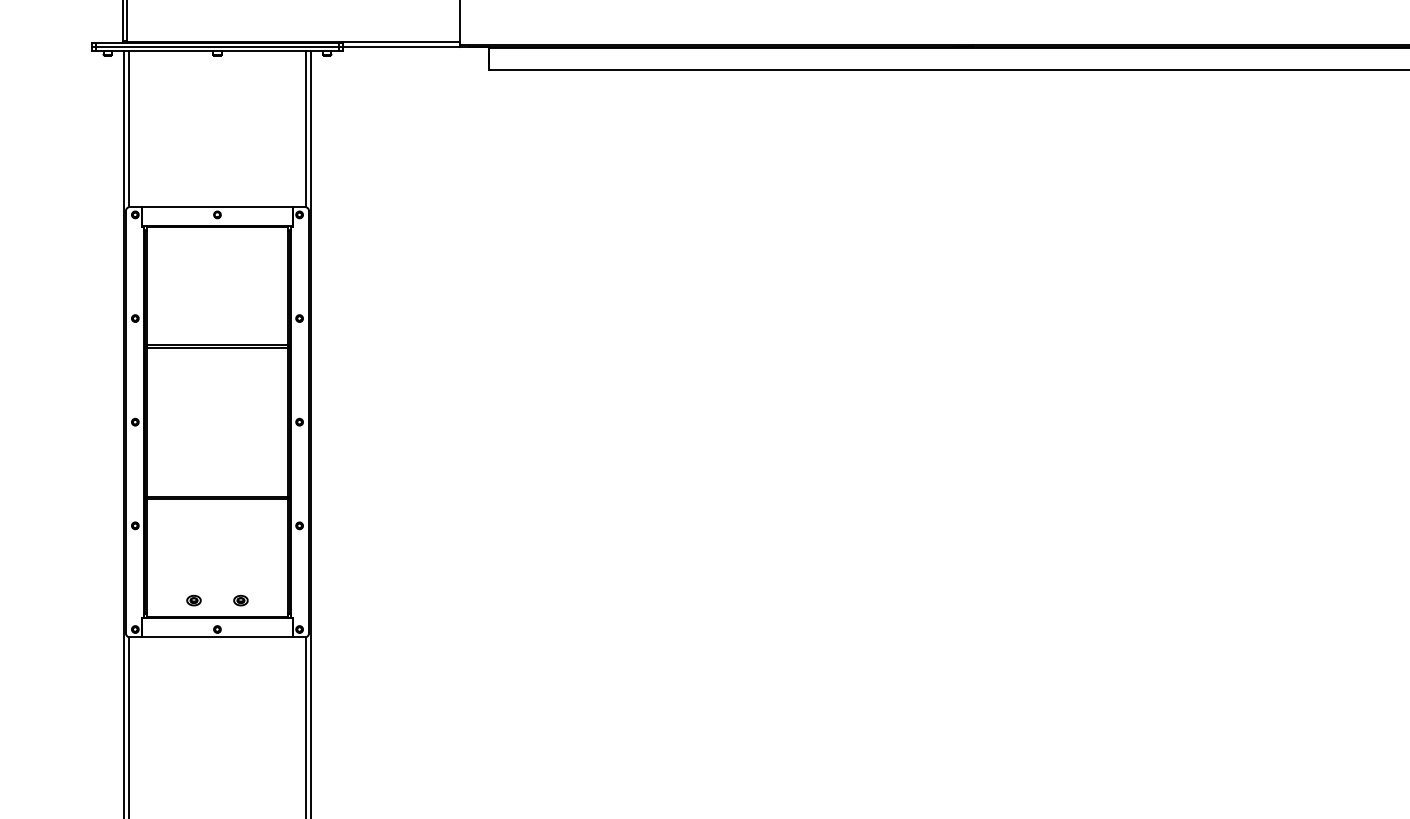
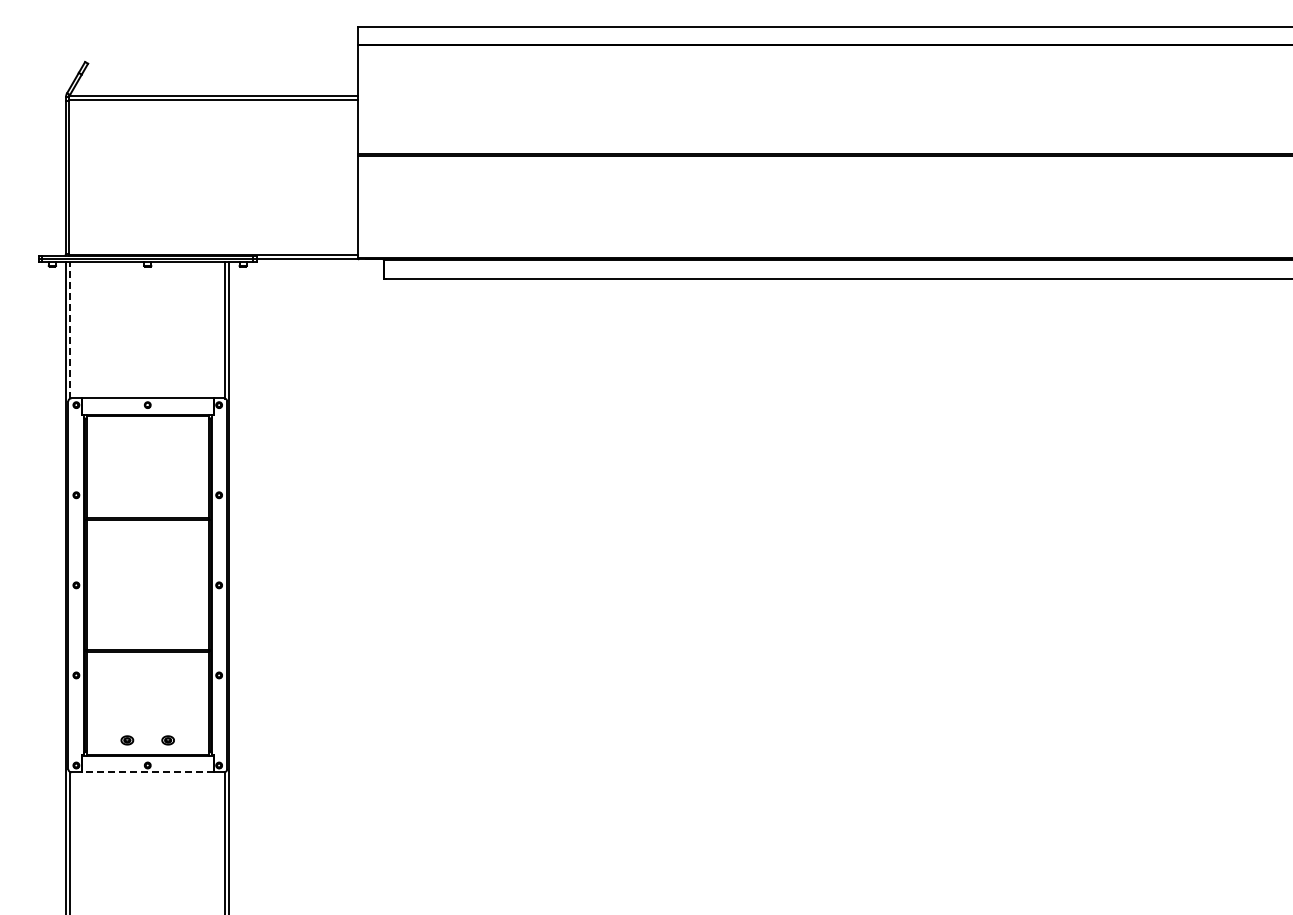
line: (128, 127) -> (70, 329), solid -> dashed
line: (217, 637) -> (147, 772), solid -> dashed

